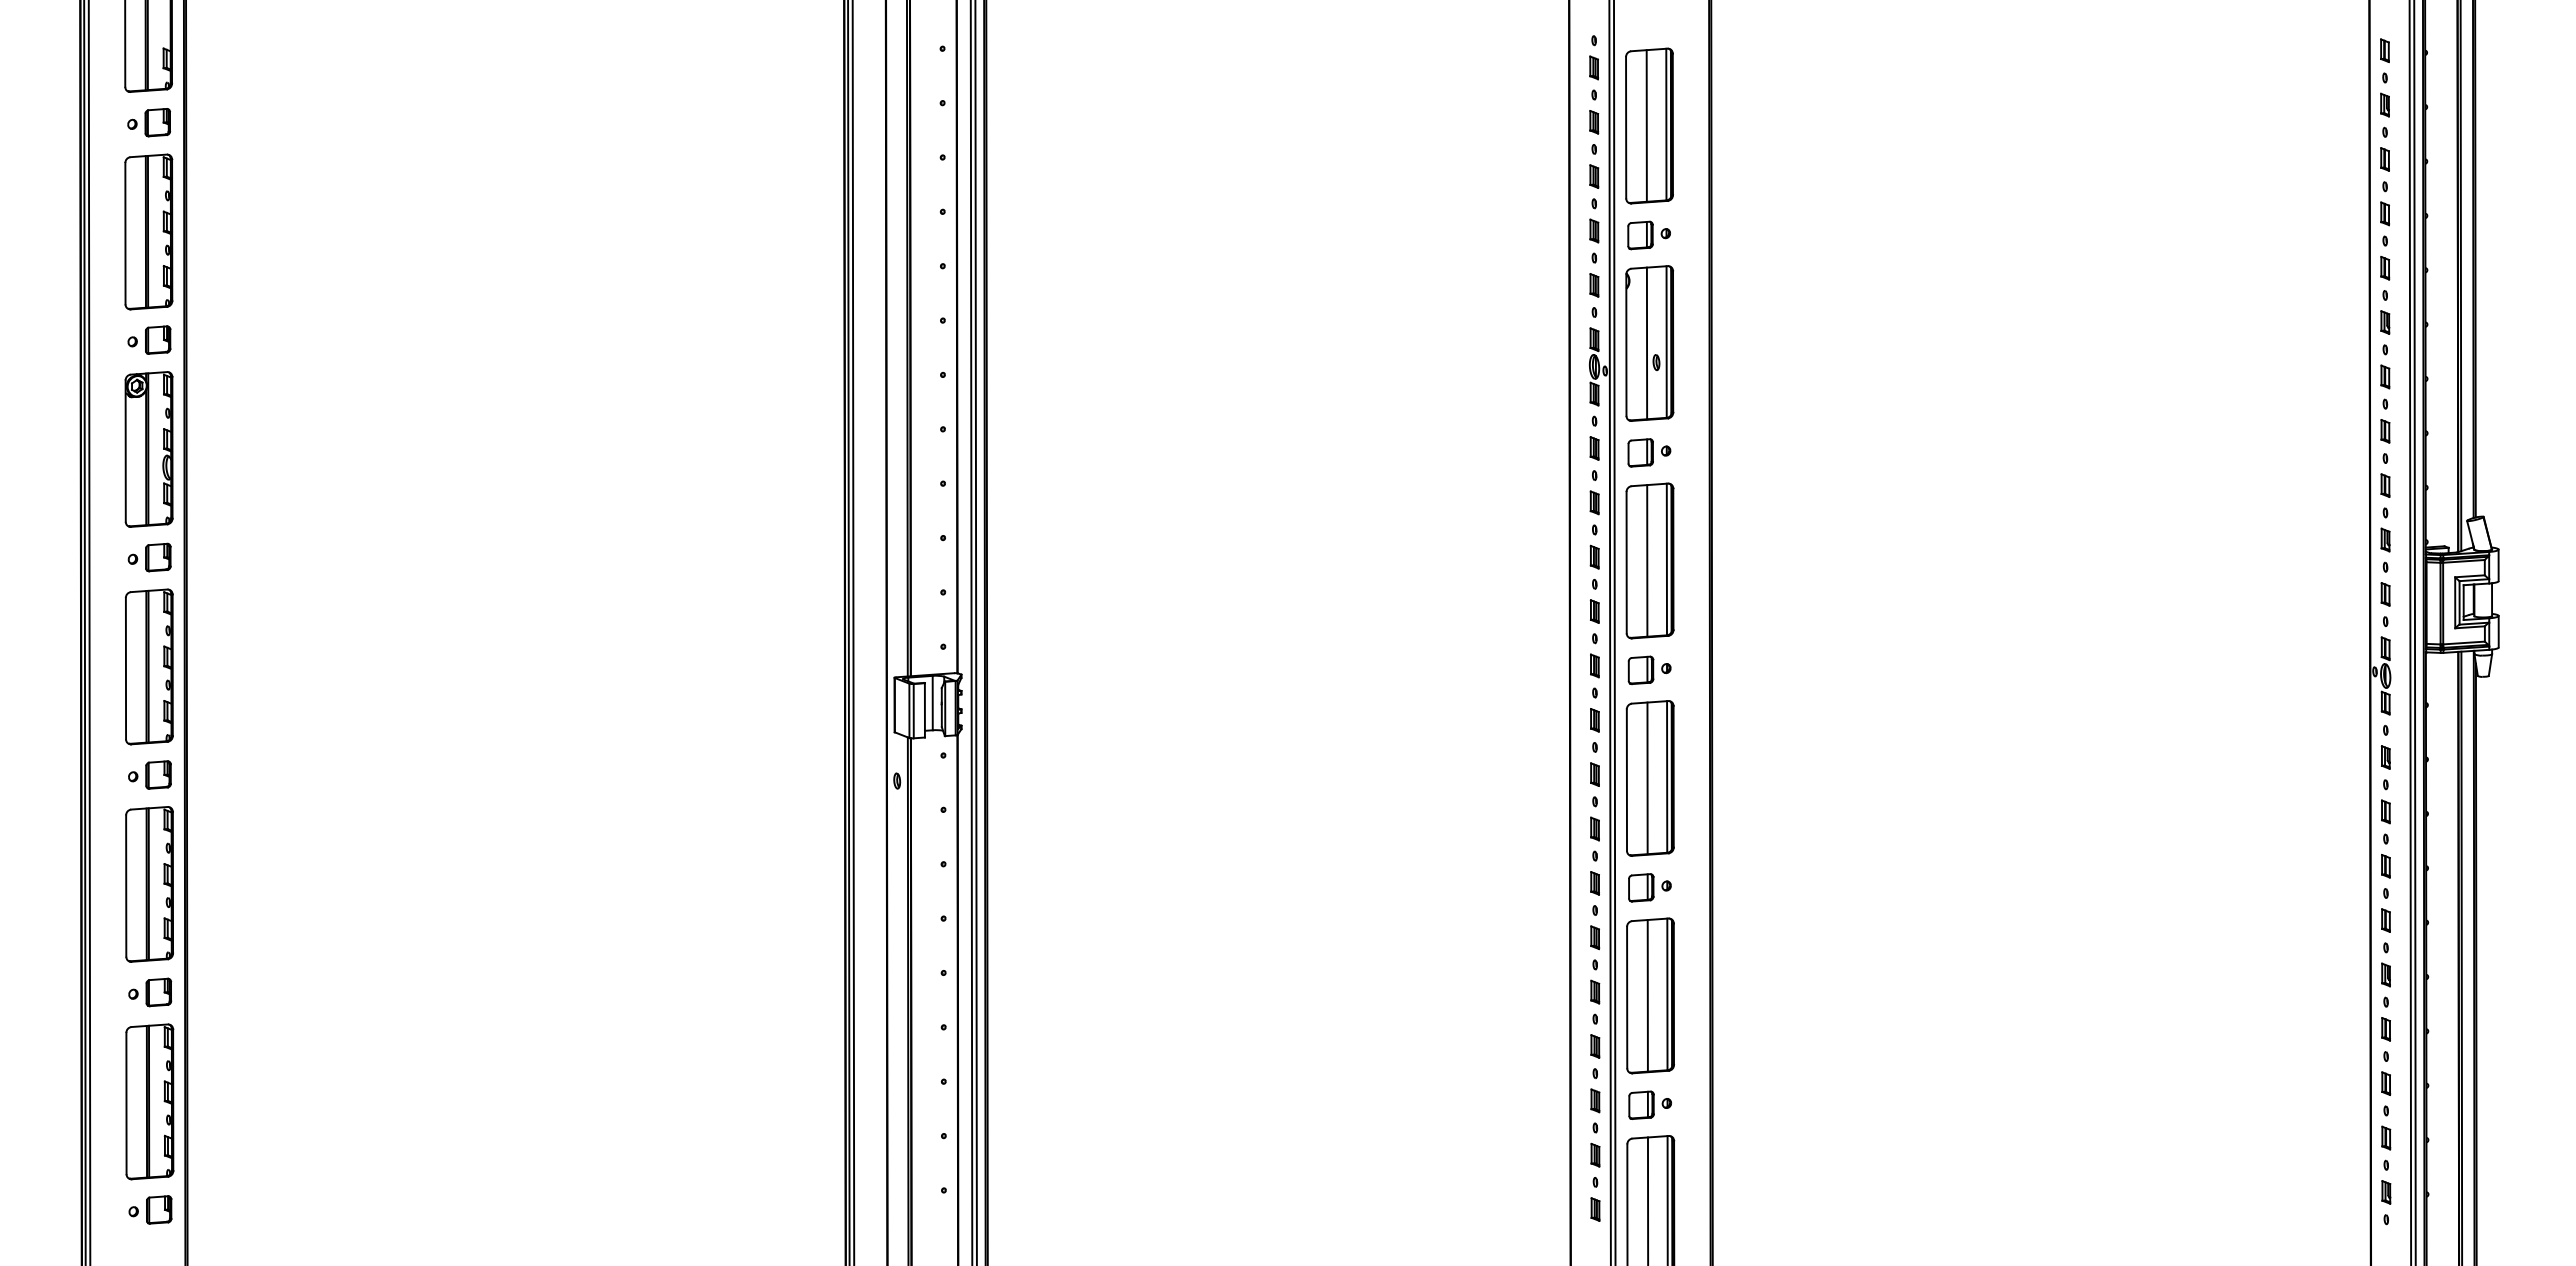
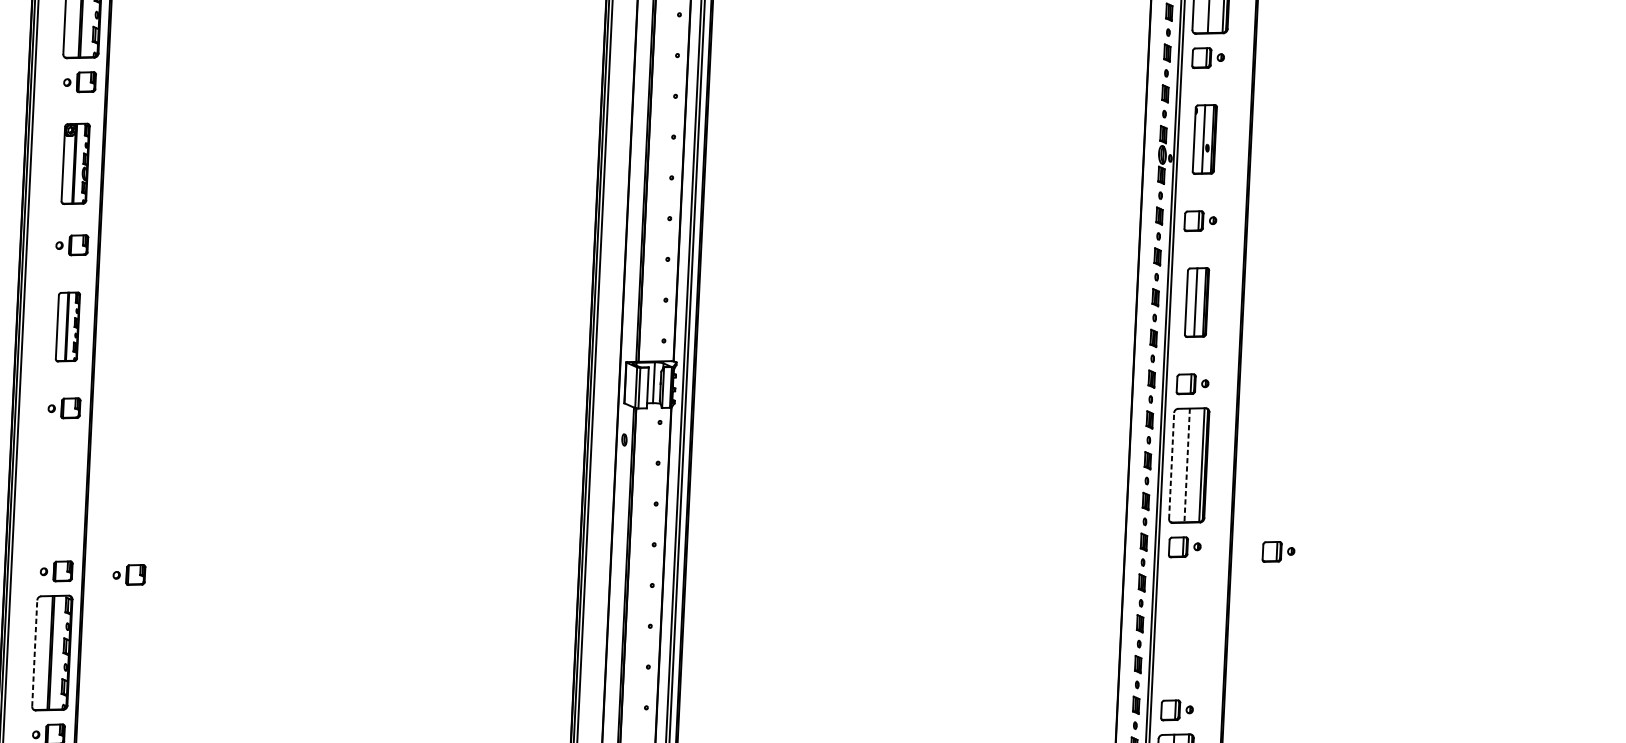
part: (1649, 343) -> (1204, 139), size x0.6
part: (148, 449) -> (75, 163), size x0.7
part: (1649, 560) -> (1196, 302), size x0.6
part: (149, 666) -> (68, 326), size x0.6
line: (1647, 778) -> (1187, 465), solid -> dashed
line: (1626, 780) -> (1171, 466), solid -> dashed
part: (149, 884) -> (60, 490), removed
part: (1774, 887) -> (1278, 551), added
part: (247, 992) -> (129, 574), added
part: (1650, 995) -> (1181, 628), removed
line: (126, 1103) -> (34, 653), solid -> dashed

